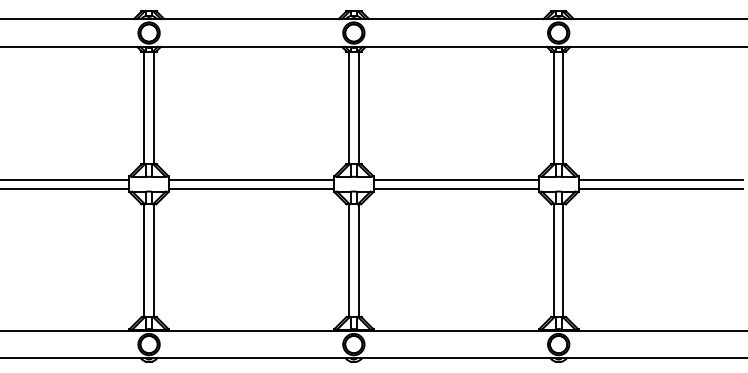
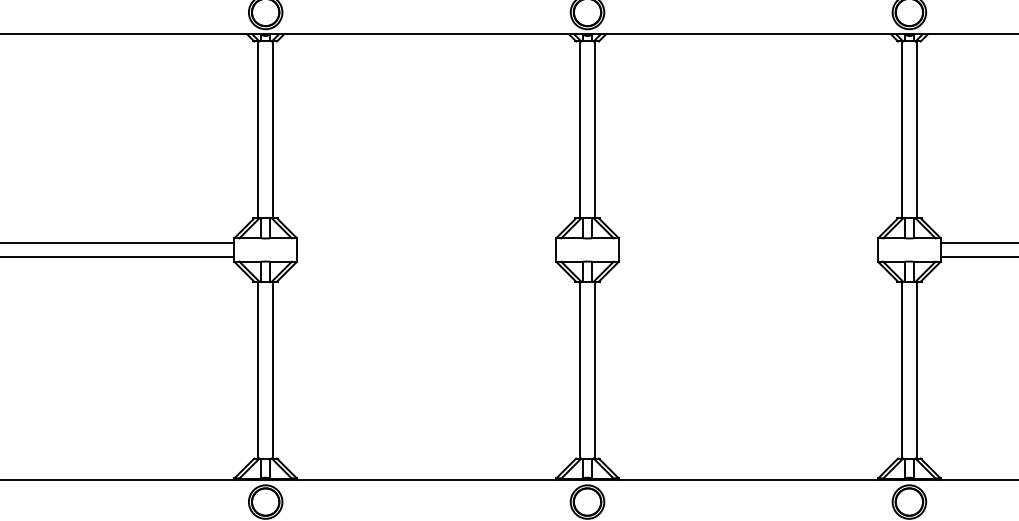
line: (251, 179) -> (426, 242), removed
line: (456, 179) -> (748, 242), removed
line: (251, 188) -> (426, 256), removed
line: (456, 188) -> (748, 256), removed

